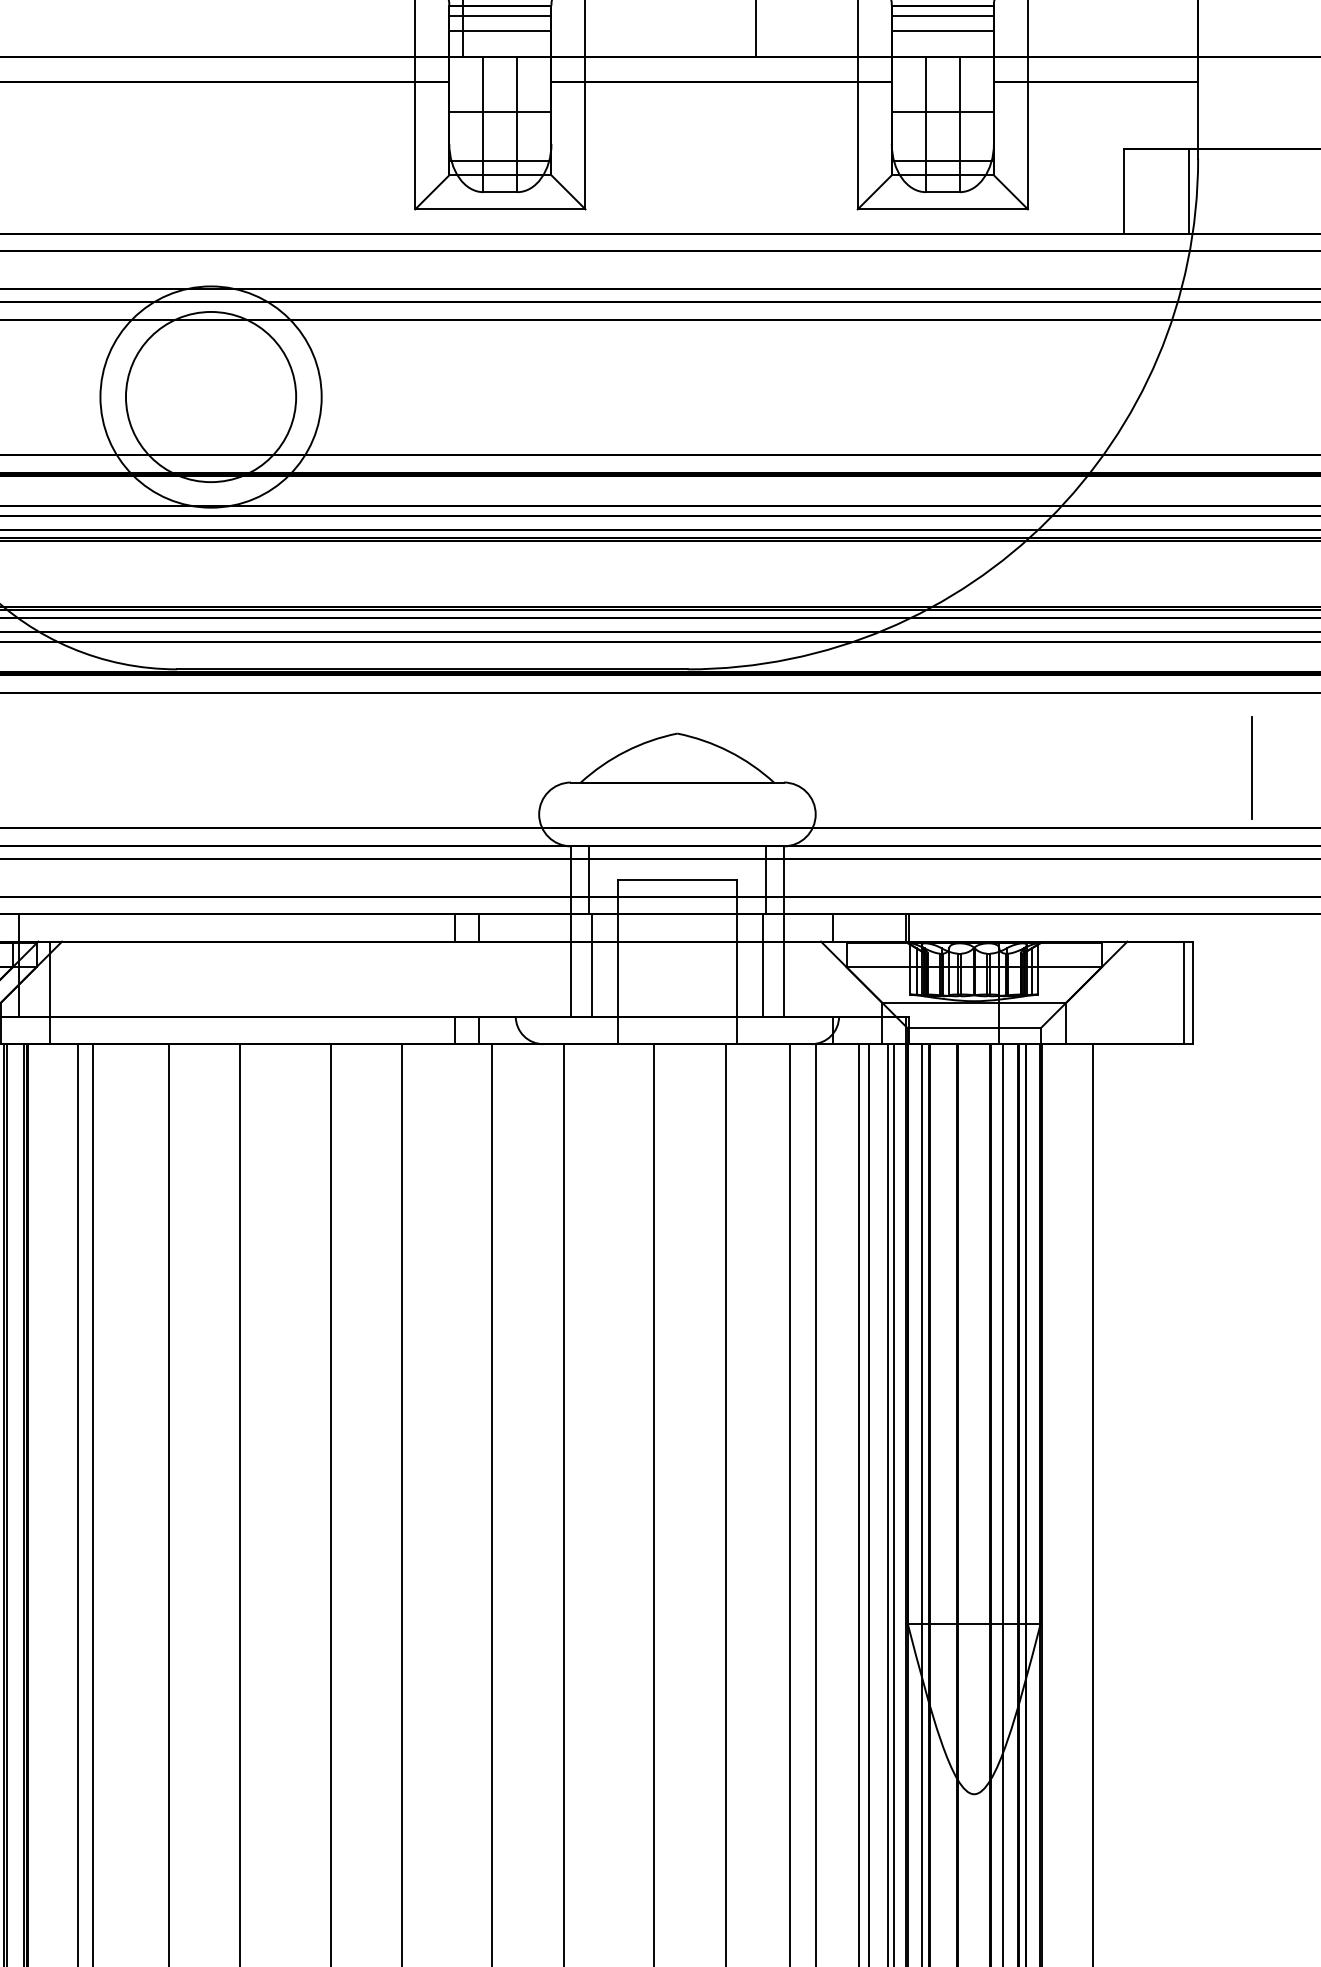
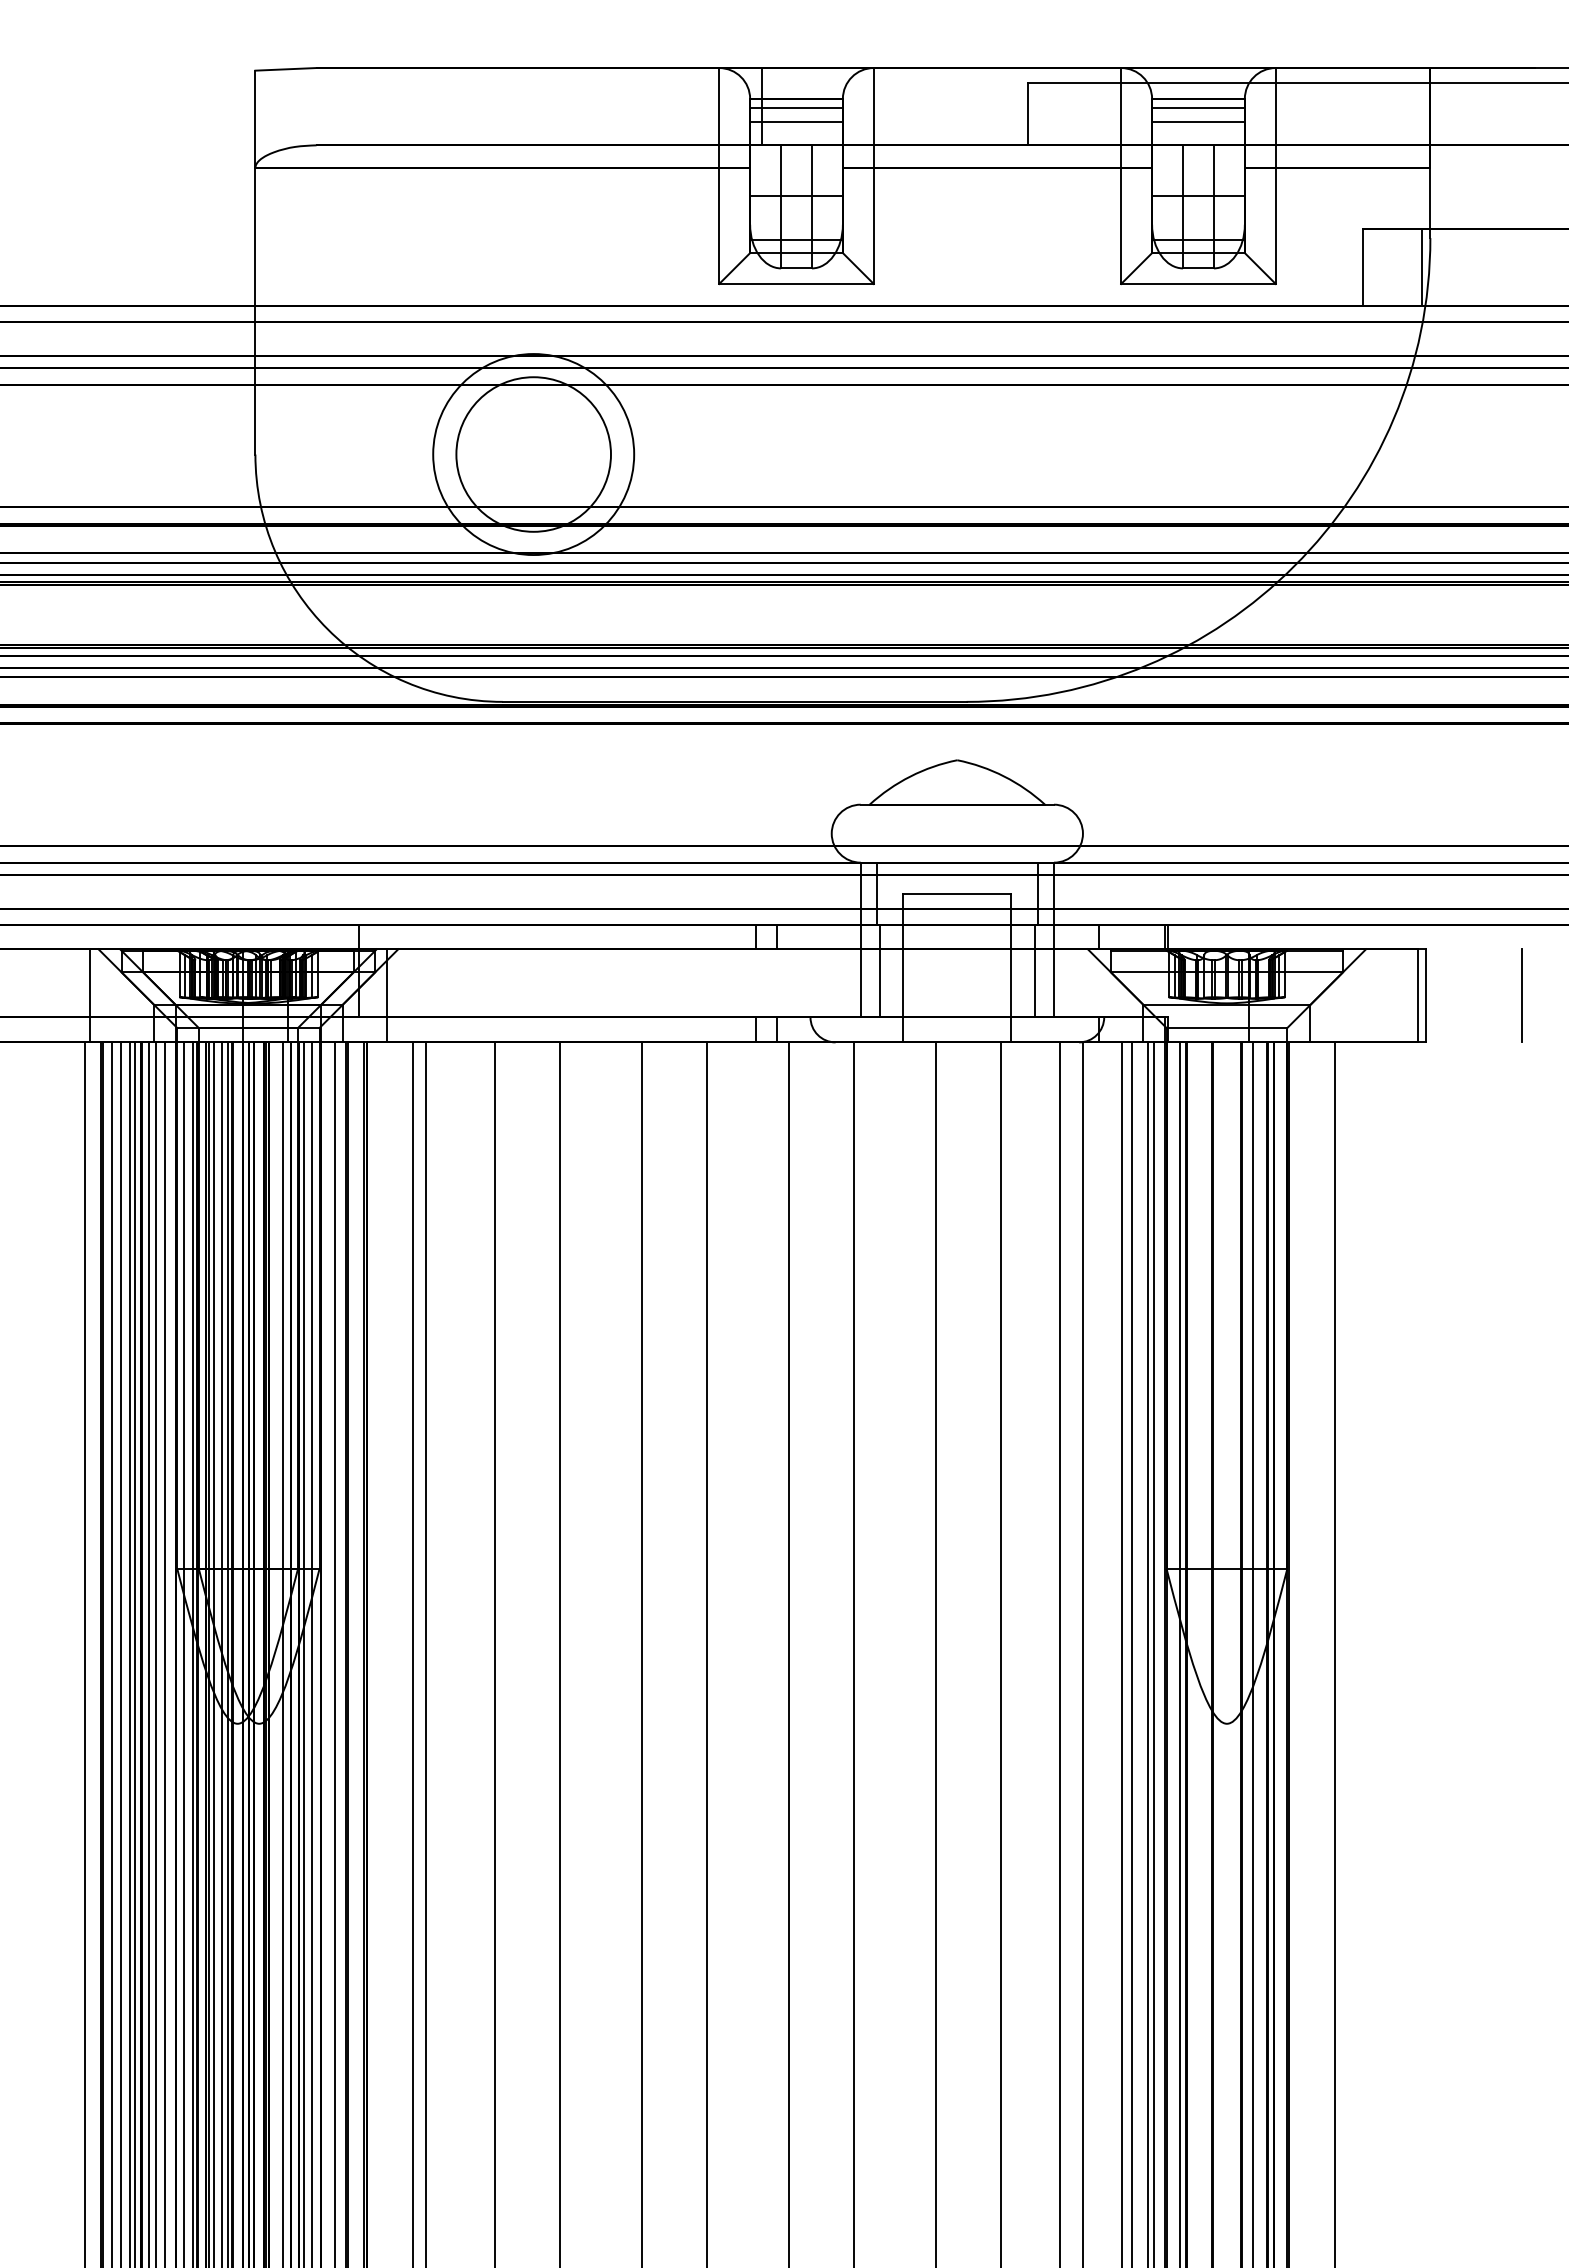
line: (1251, 767) -> (1521, 995), moved

